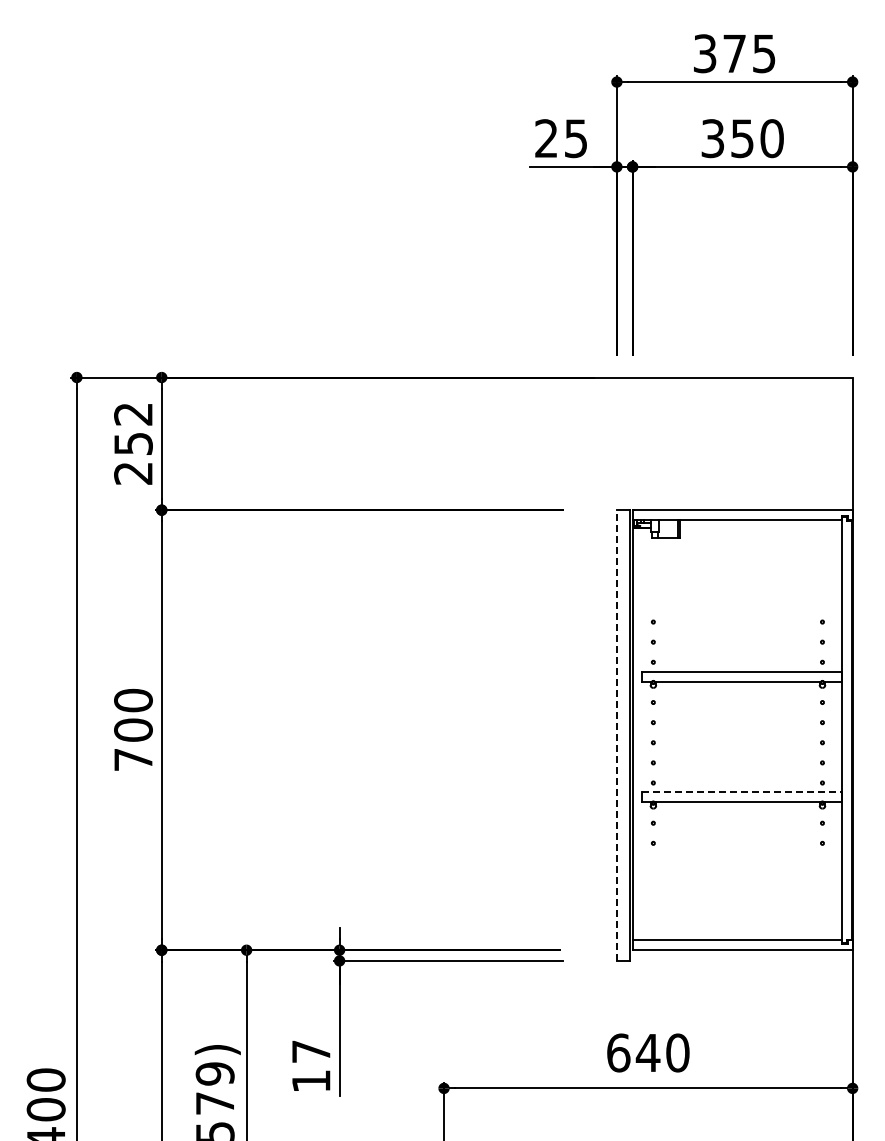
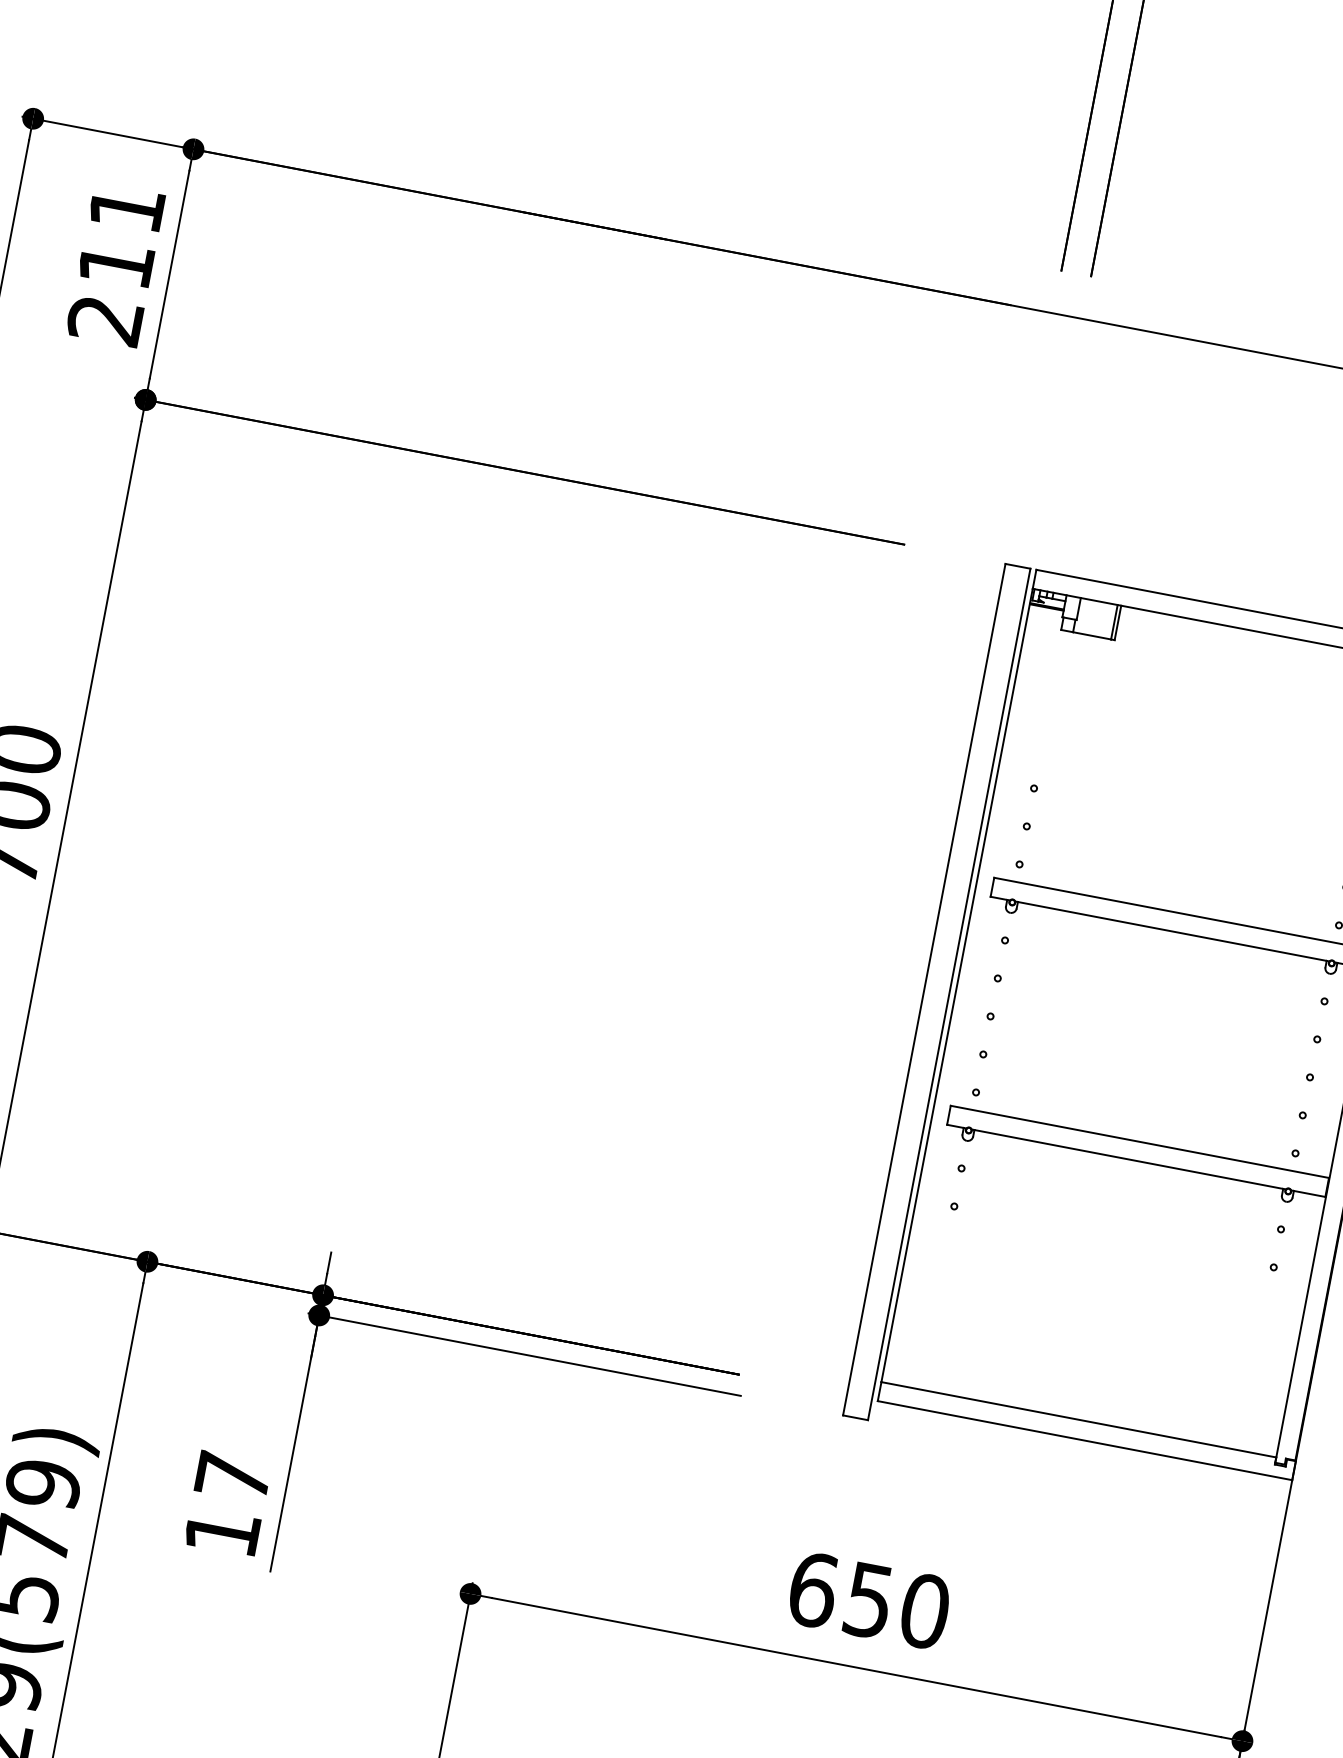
text: (133, 428) -> (121, 235), 252 -> 211
line: (616, 735) -> (923, 989), dashed -> solid
line: (742, 792) -> (1141, 1142), dashed -> solid
text: (647, 1053) -> (867, 1601), 640 -> 650

